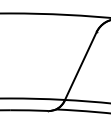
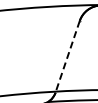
line: (80, 66) -> (67, 56), solid -> dashed

